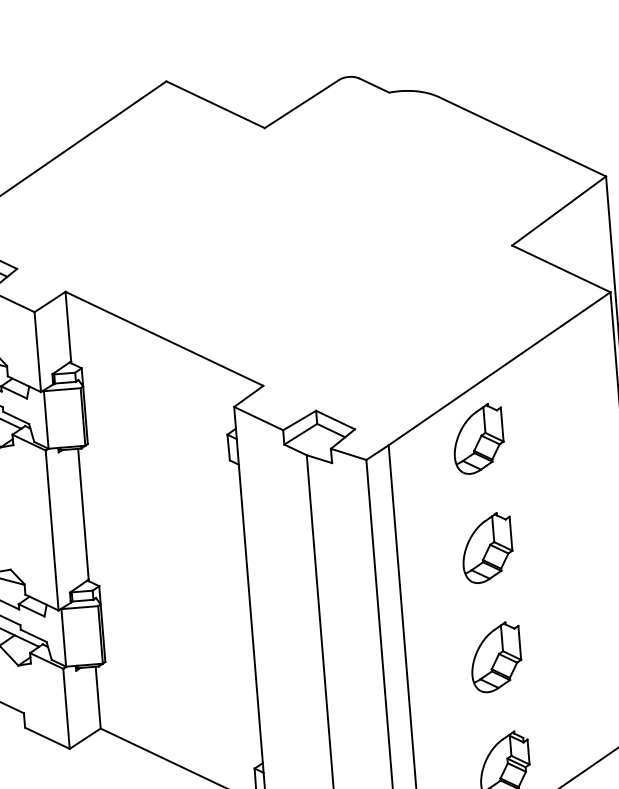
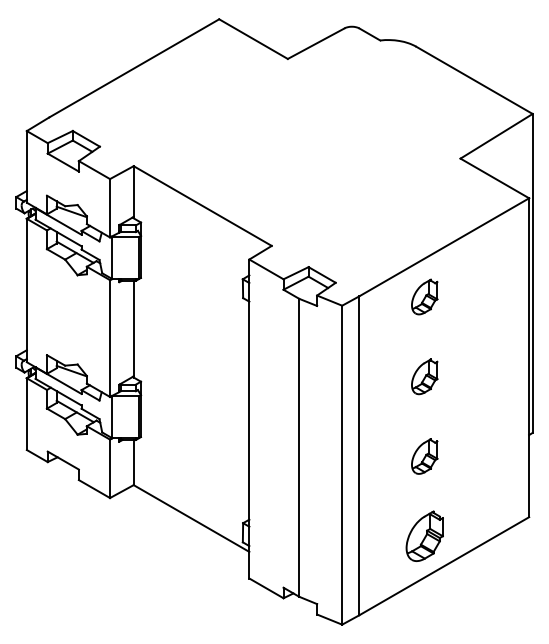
part: (478, 438) -> (424, 296), size x0.7
part: (486, 547) -> (424, 376), size x0.7
part: (495, 657) -> (424, 456), size x0.7

